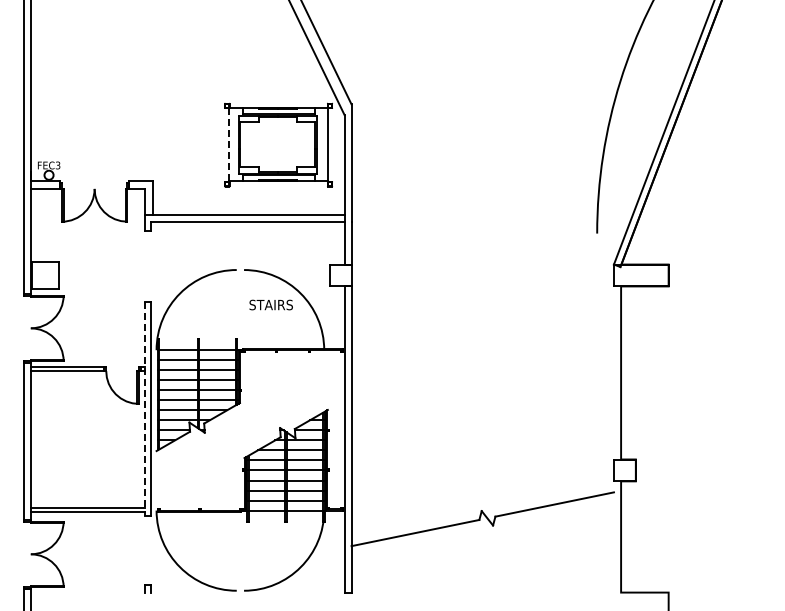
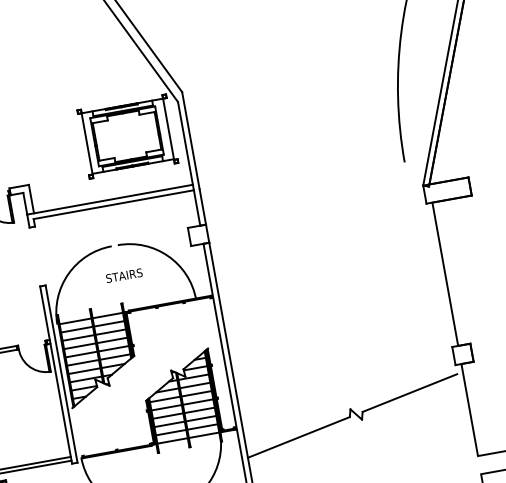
line: (229, 144) -> (87, 143), dashed -> solid
text: (270, 304) -> (123, 275), moved
line: (144, 409) -> (56, 375), dashed -> solid

